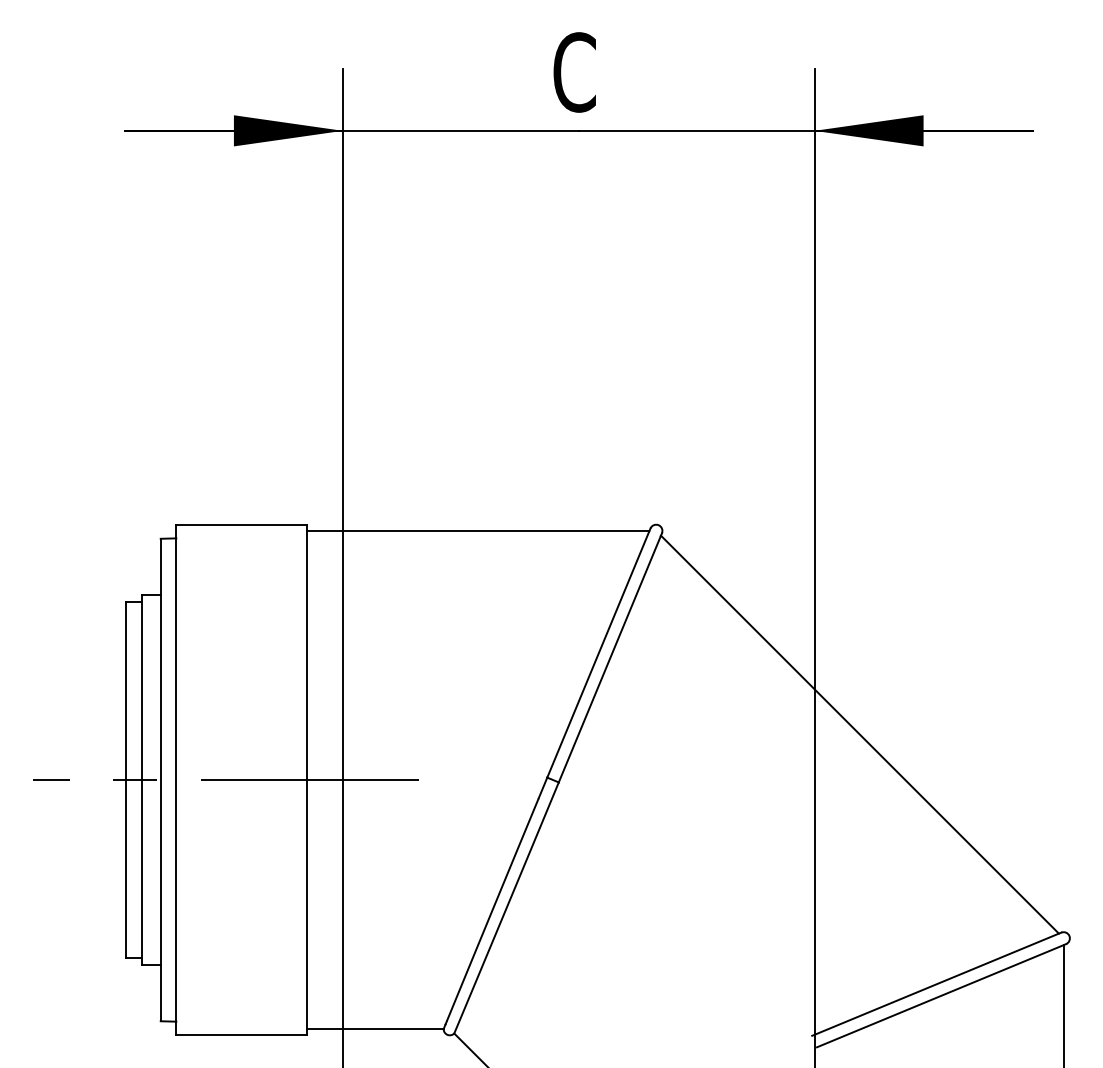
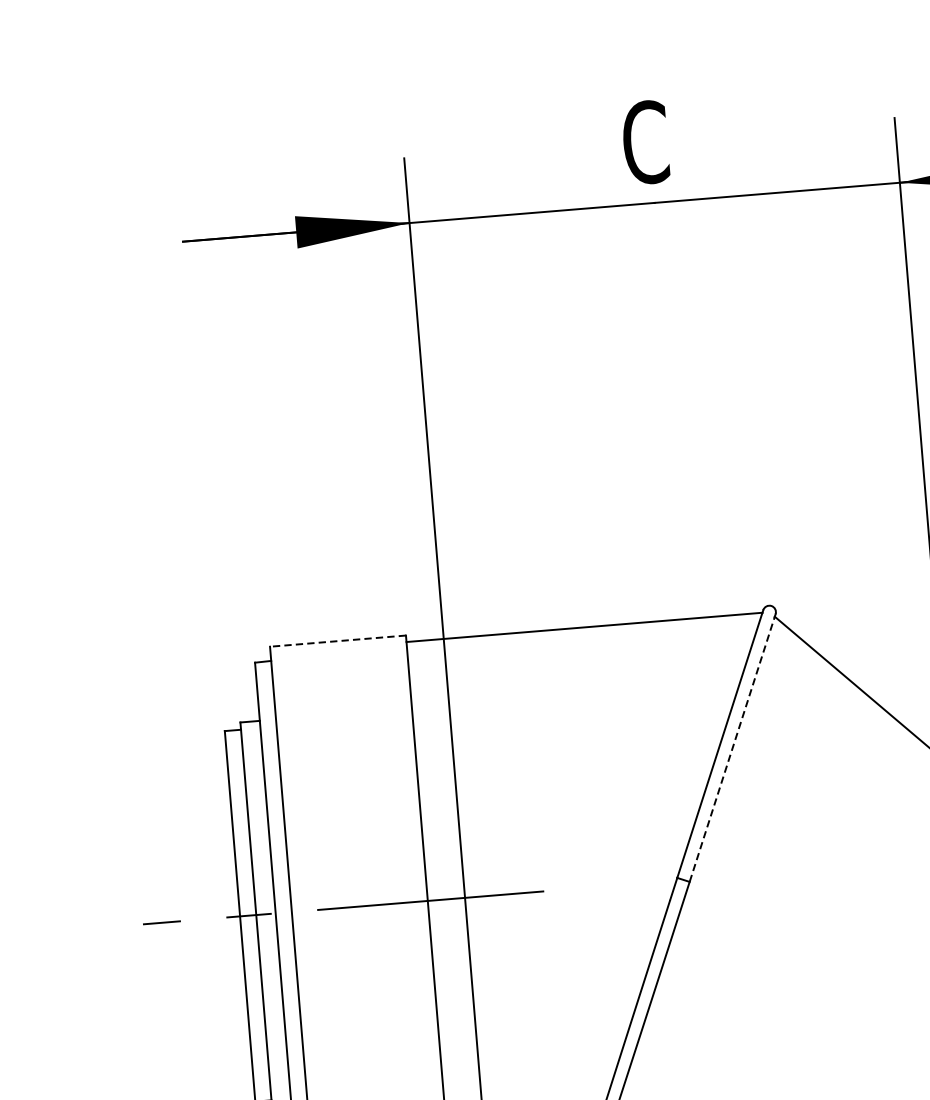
line: (241, 524) -> (337, 640), solid -> dashed
line: (610, 658) -> (732, 748), solid -> dashed

